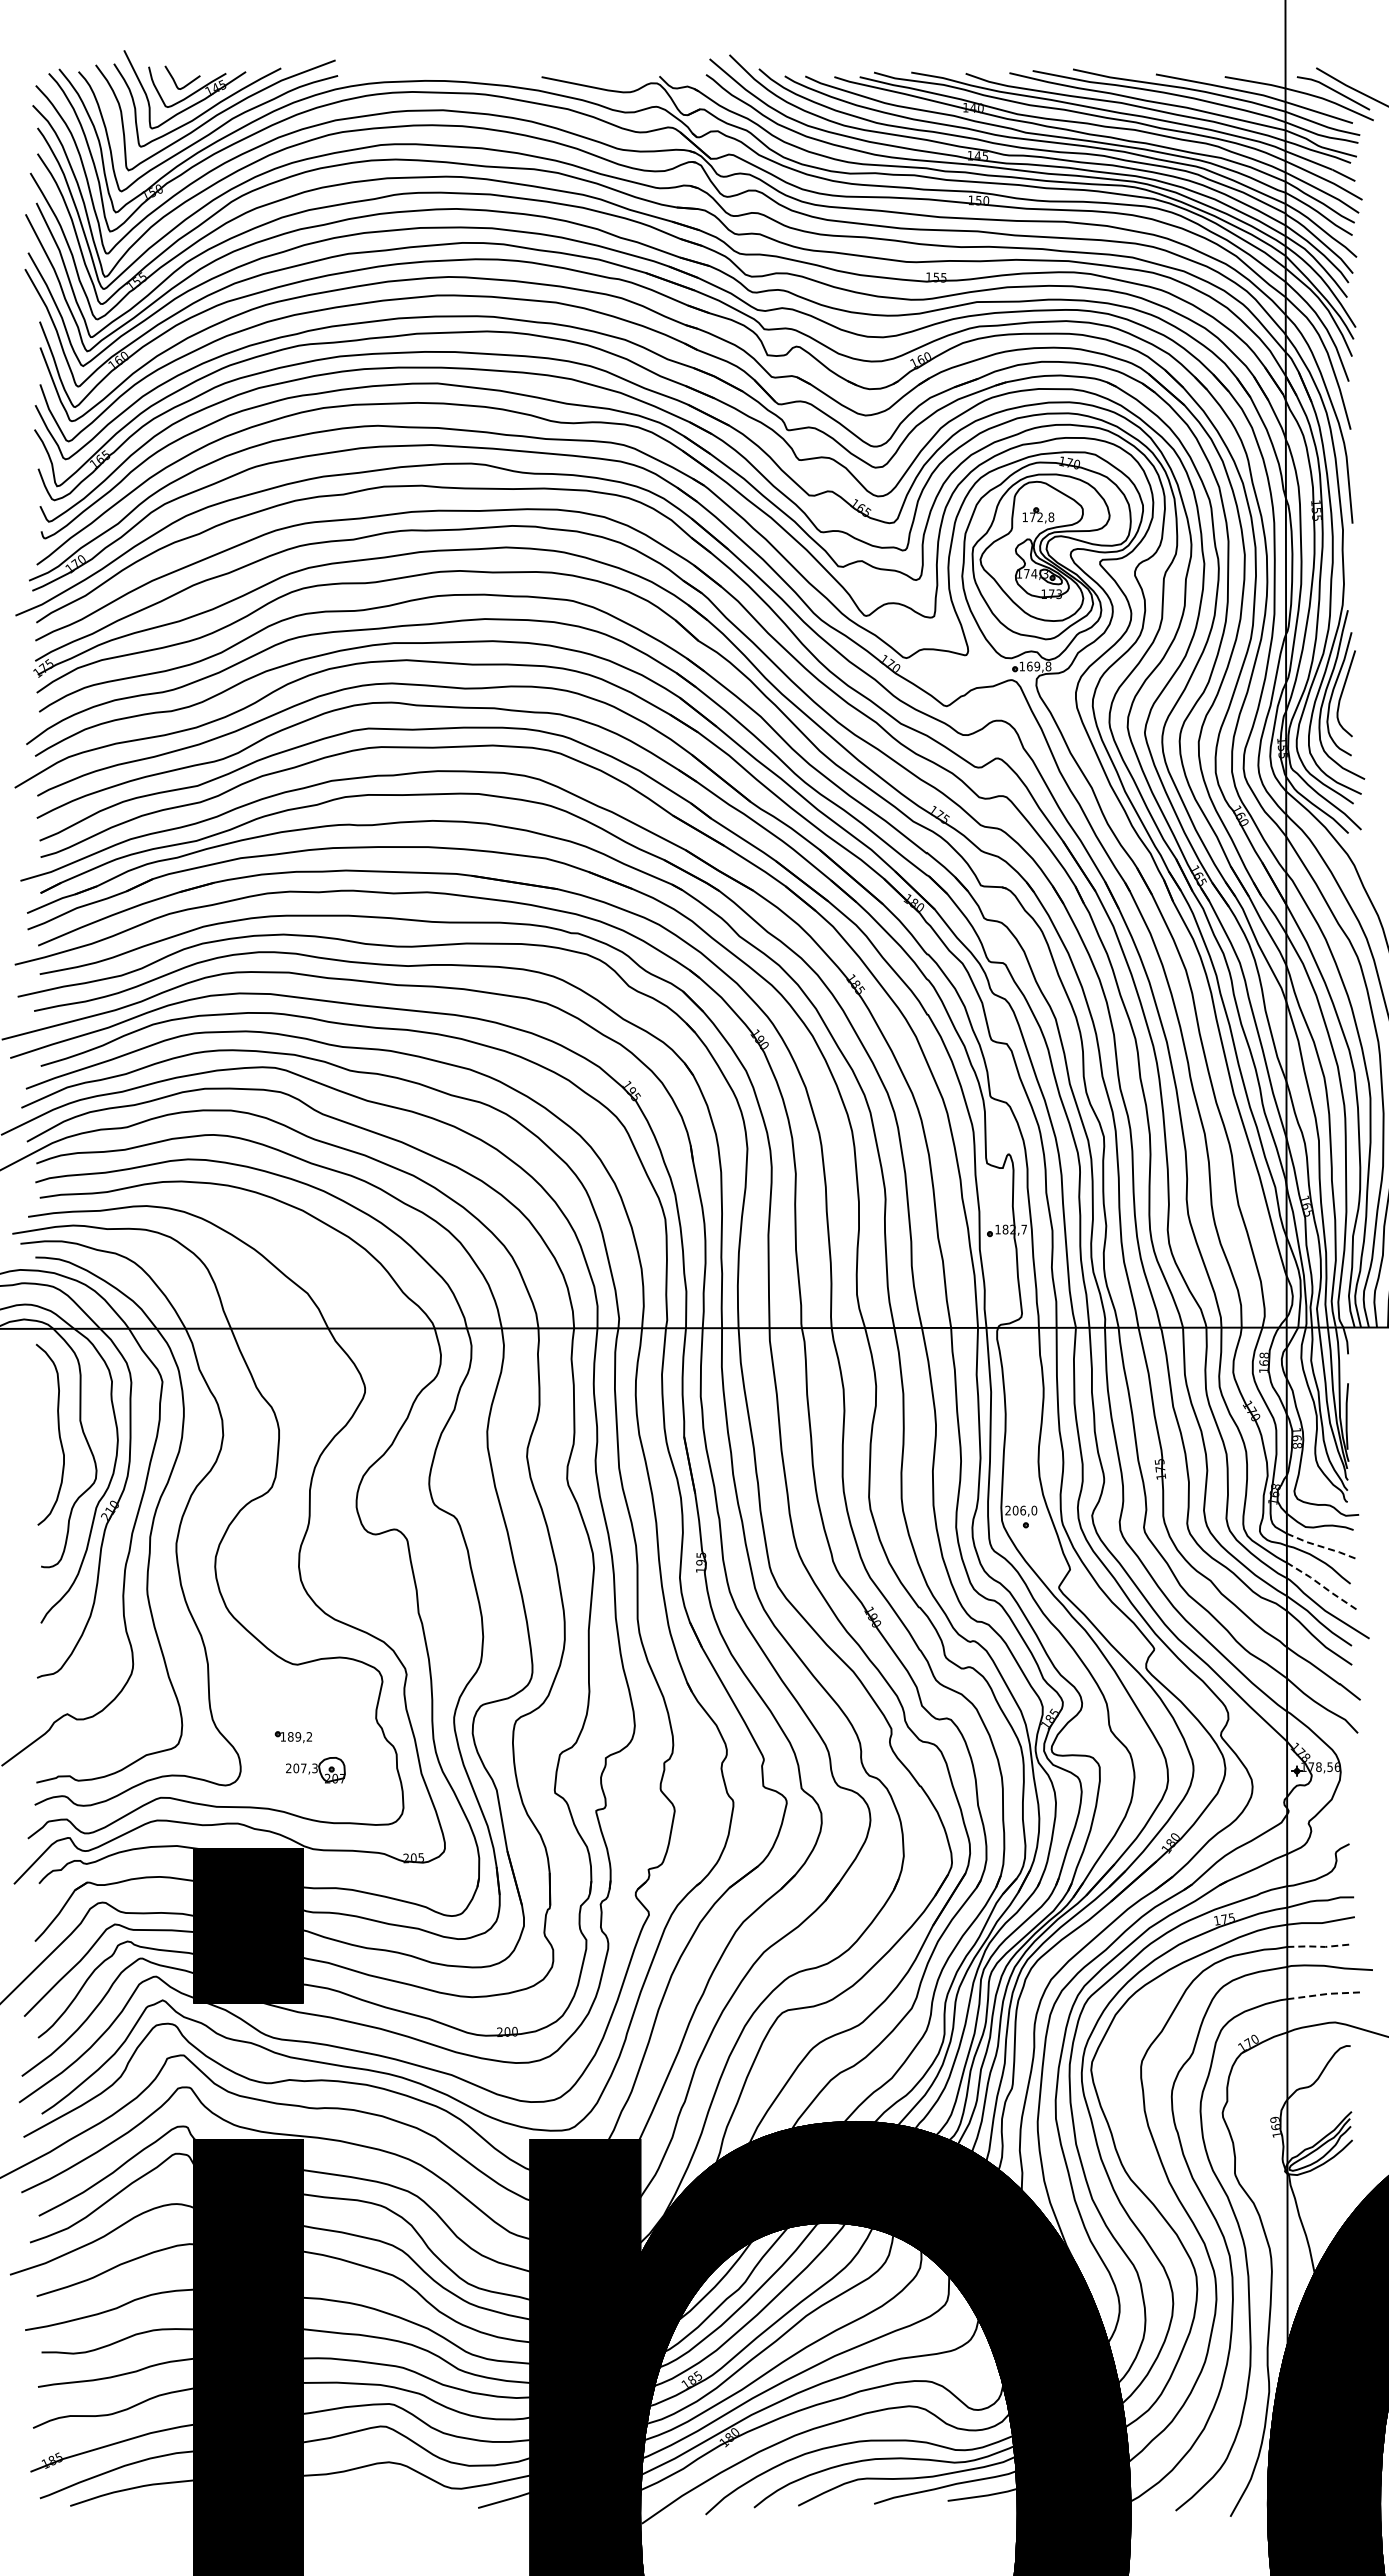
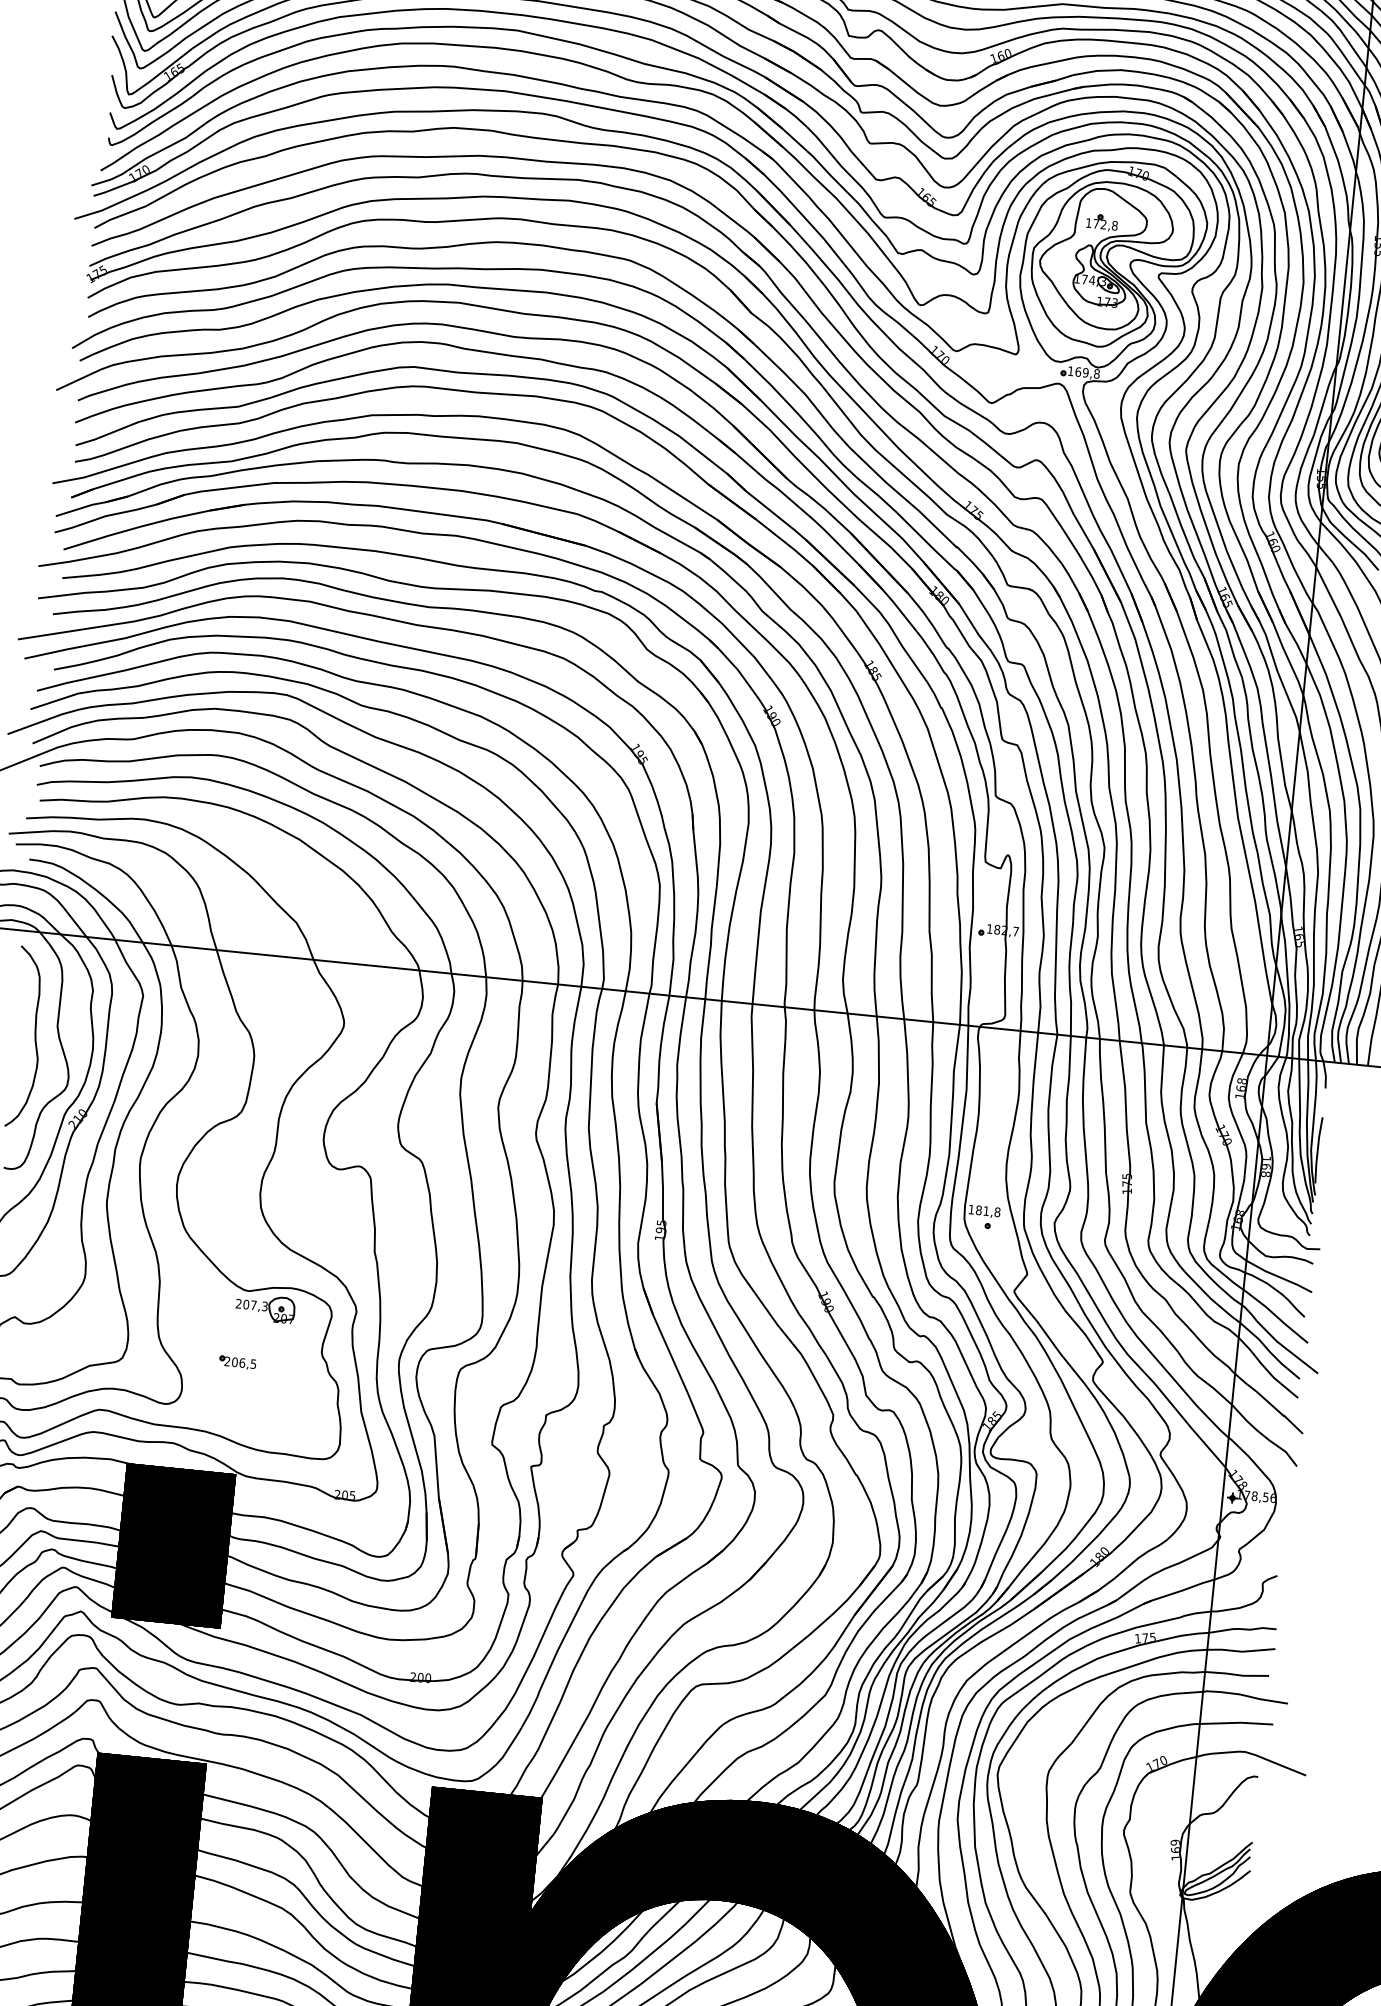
text: (1021, 1510) -> (984, 1210), 206,0 -> 181,8
line: (1320, 1546) -> (1278, 1276), dashed -> solid
line: (1321, 1585) -> (1275, 1315), dashed -> solid
text: (296, 1736) -> (240, 1362), 189,2 -> 206,5
part: (315, 1770) -> (265, 1308), moved
line: (1319, 1946) -> (1237, 1674), dashed -> solid
line: (1323, 1994) -> (1236, 1722), dashed -> solid

